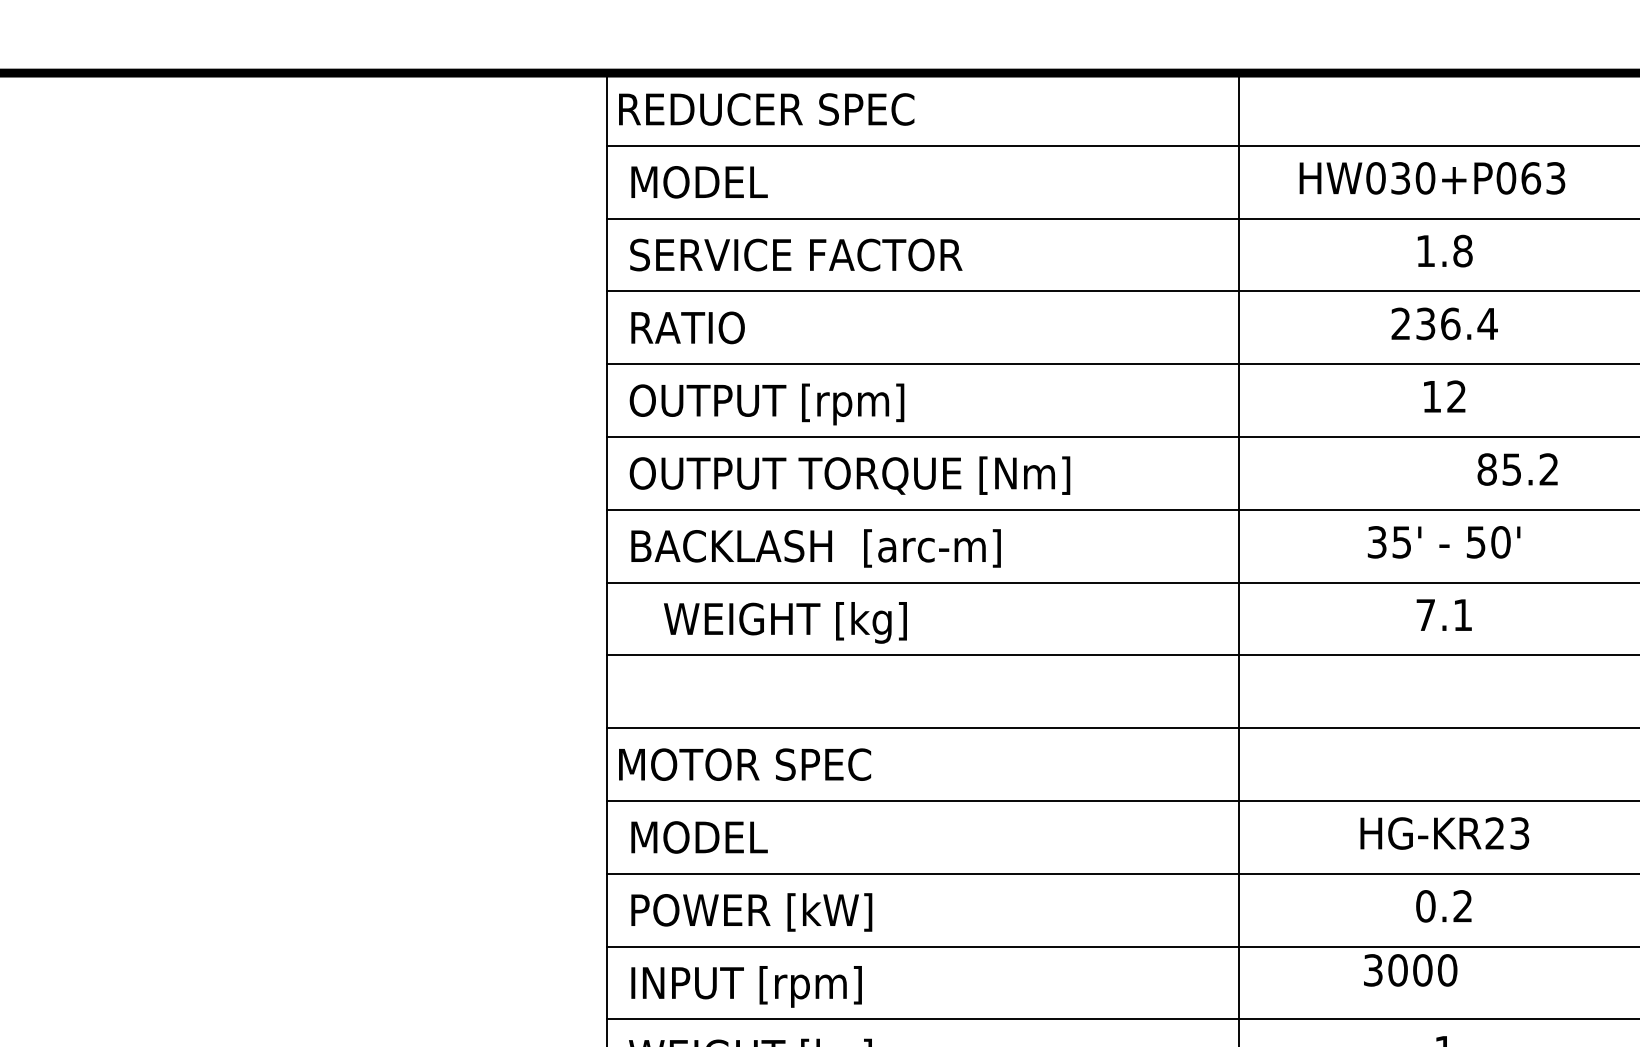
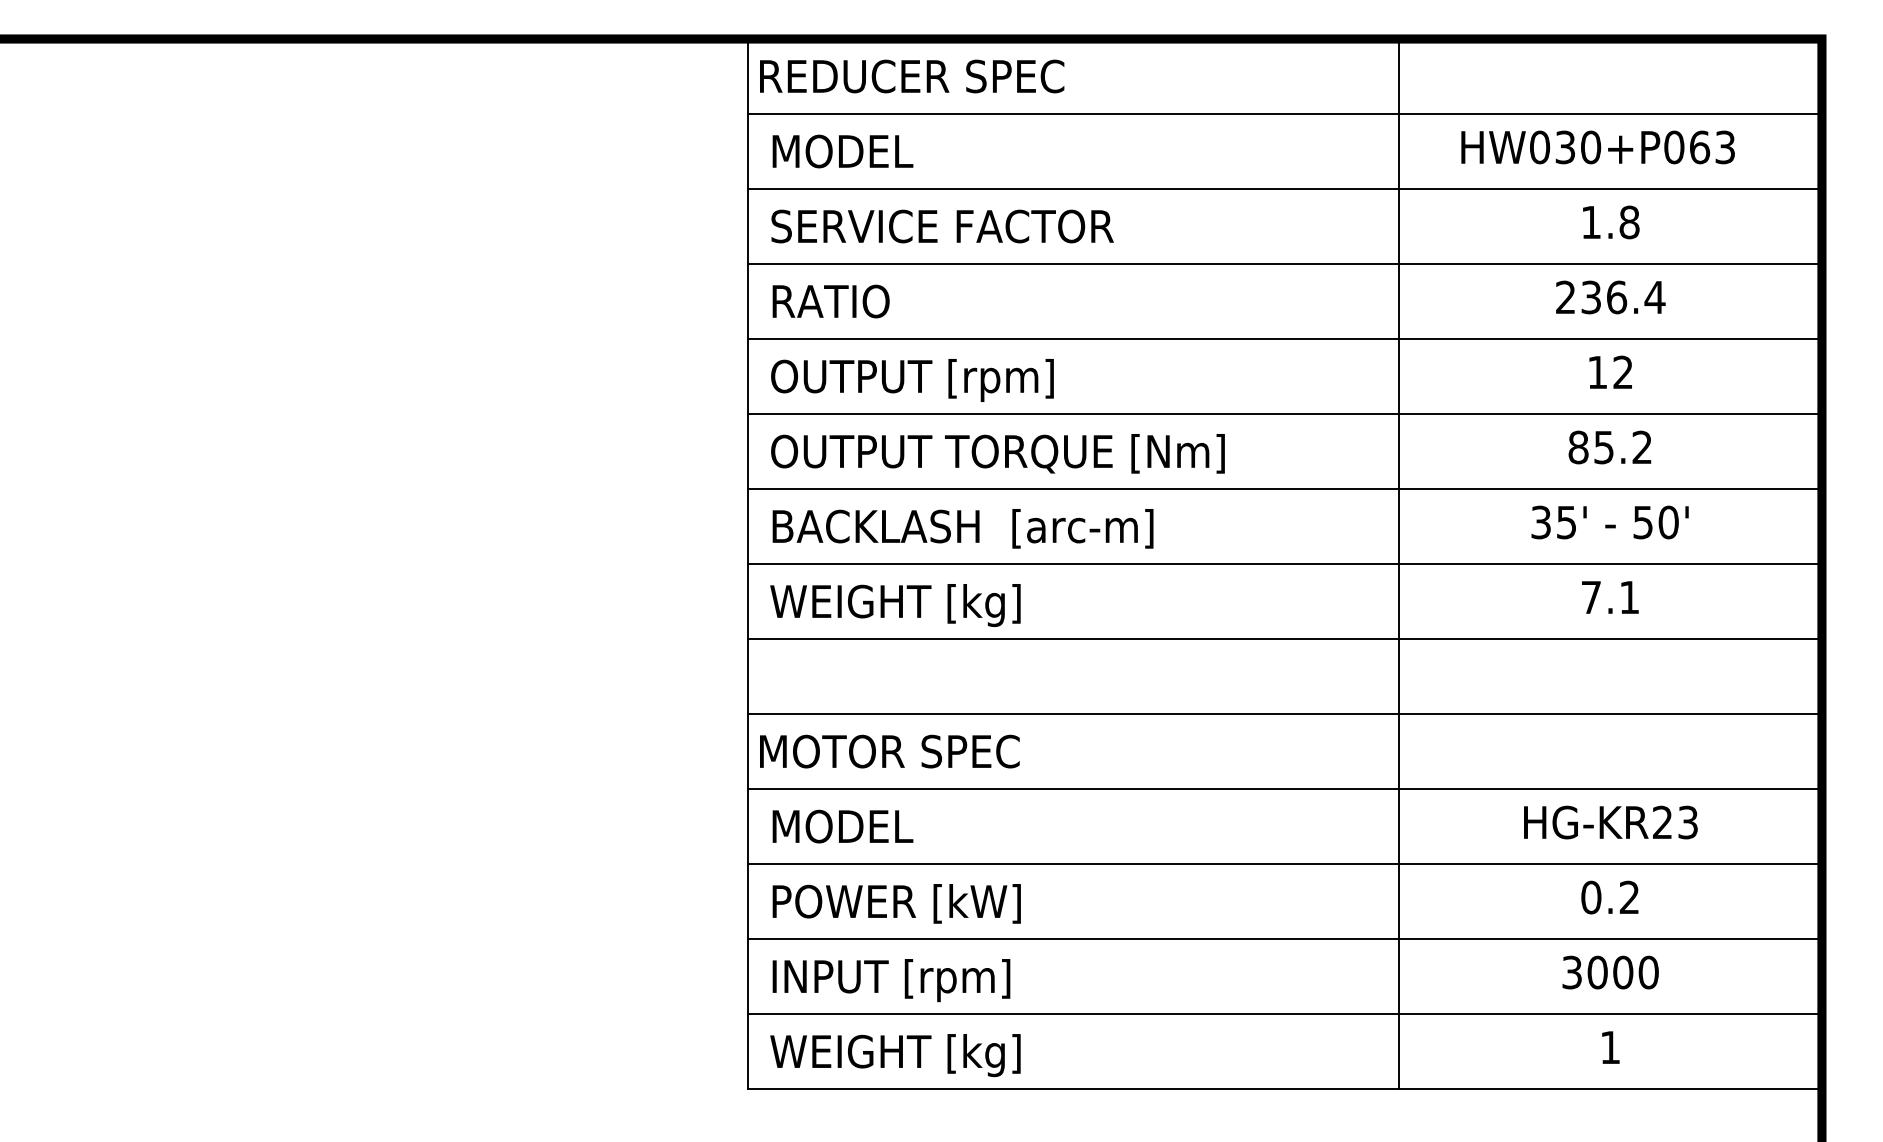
text: (1517, 469) -> (1609, 447), moved
text: (785, 622) -> (895, 605), moved
text: (1410, 970) -> (1610, 972), moved

